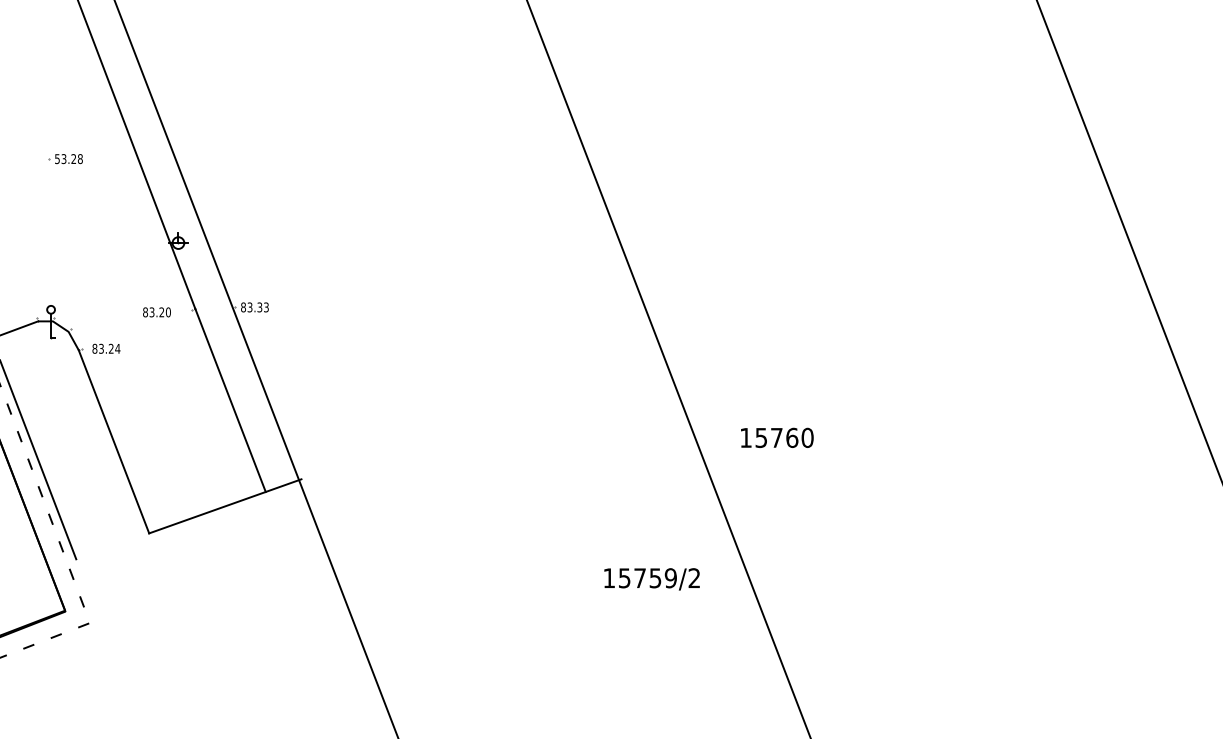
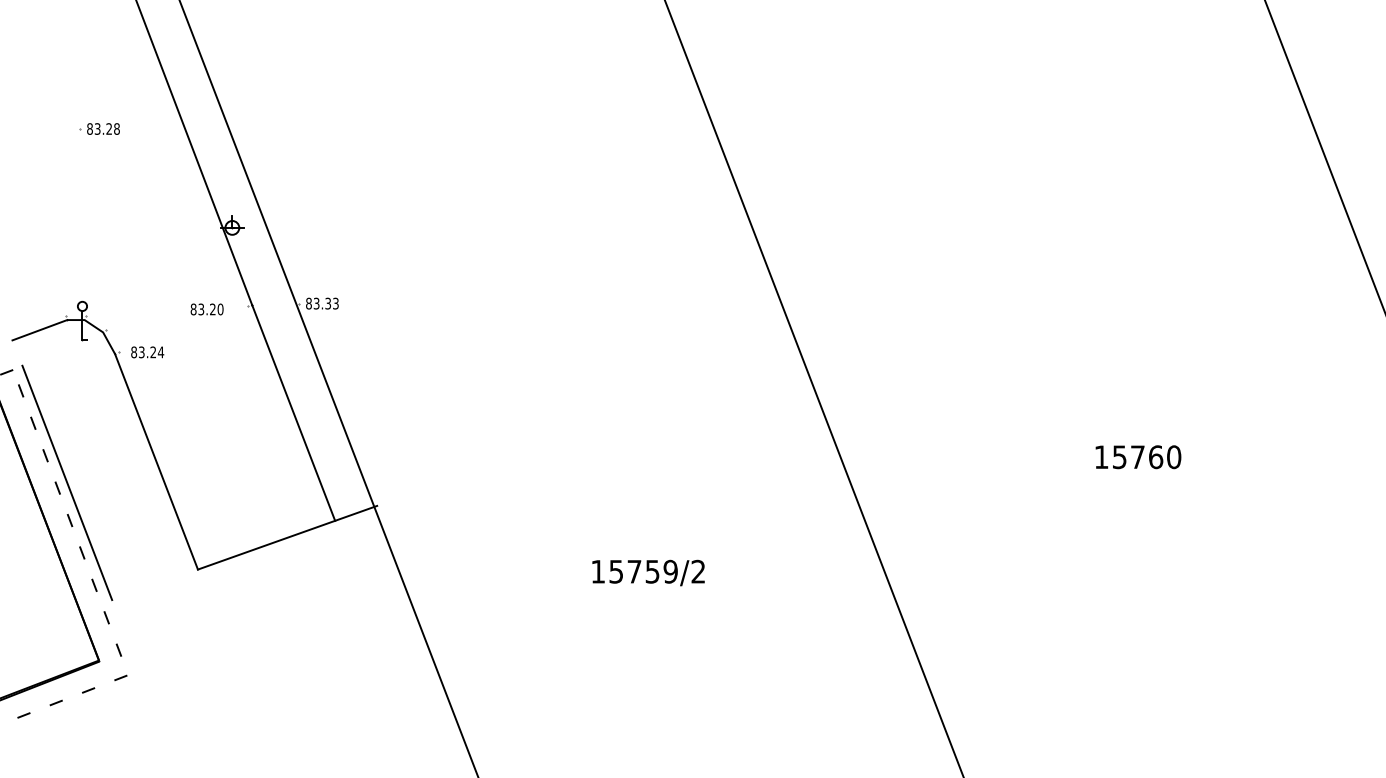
text: (57, 159) -> (90, 129), 53.28 -> 83.28
text: (777, 437) -> (1138, 456), moved
text: (651, 579) -> (647, 573), moved

